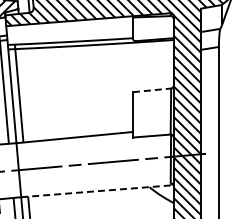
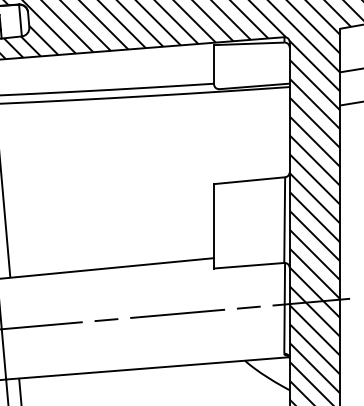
line: (152, 90) -> (250, 180), dashed -> solid
line: (97, 191) -> (148, 368), dashed -> solid

